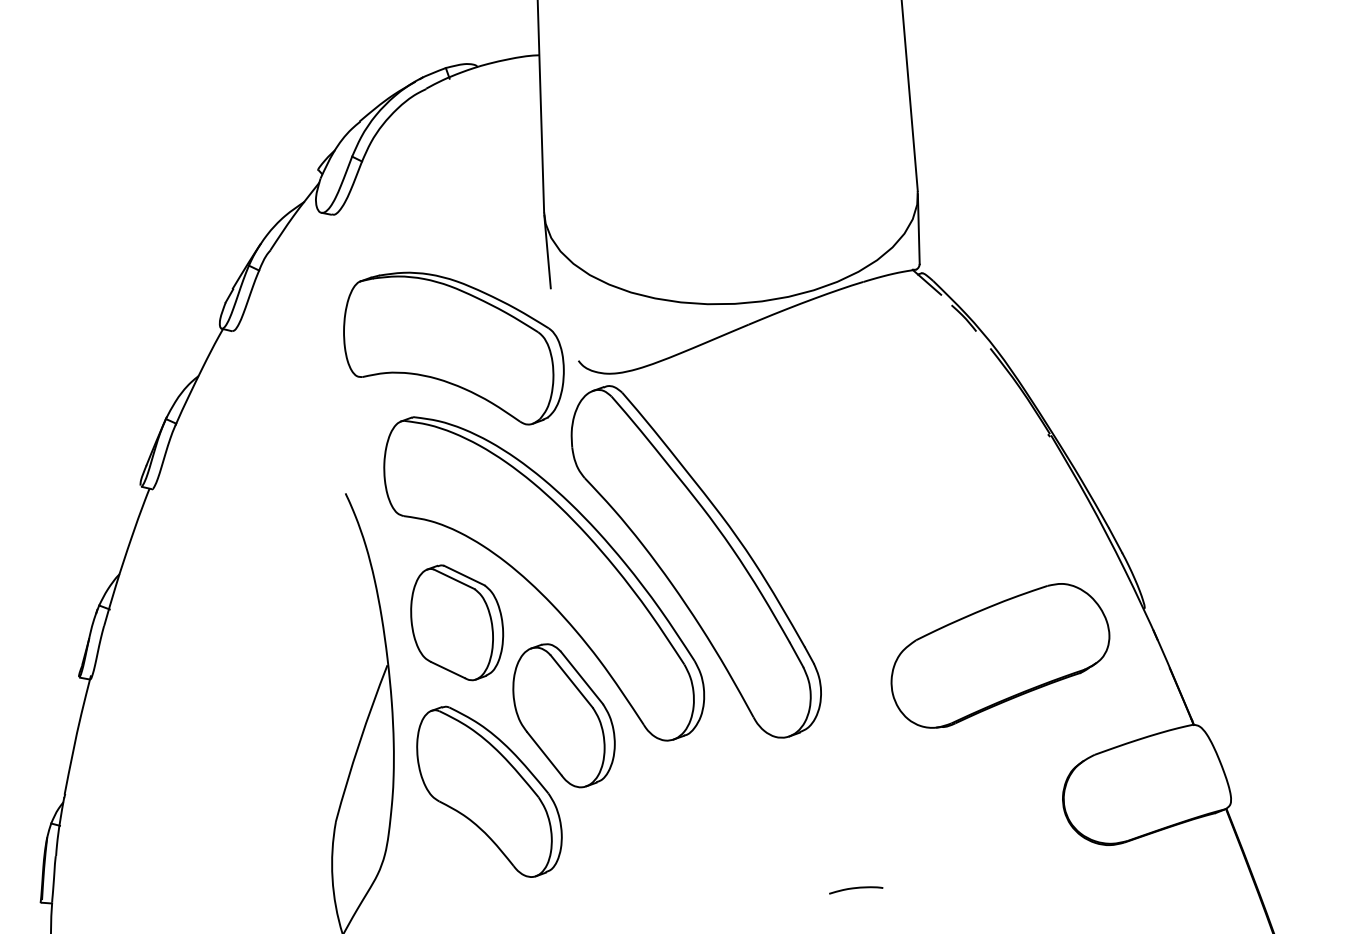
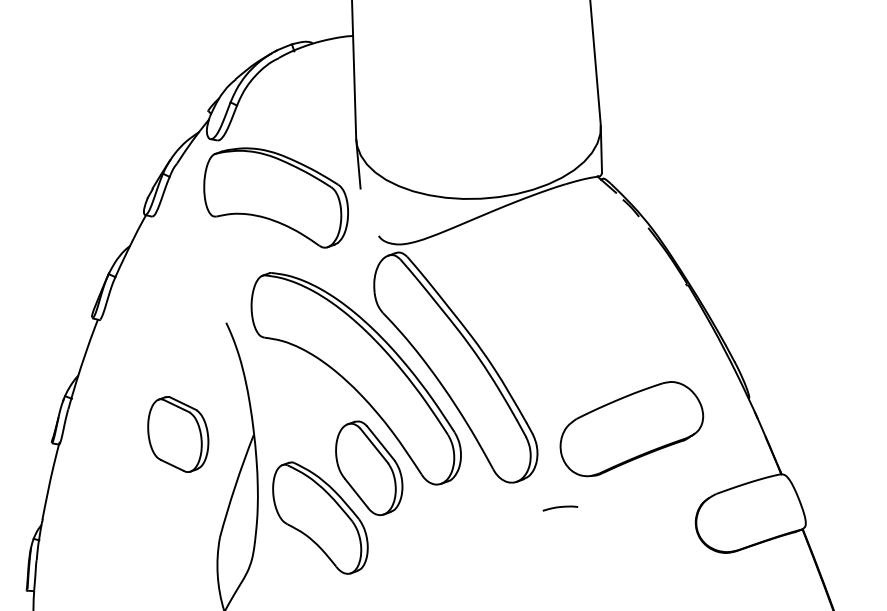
part: (452, 347) -> (275, 197), moved
part: (457, 622) -> (178, 434), moved
part: (999, 656) -> (631, 429), moved
curve: (856, 888) -> (560, 507), moved

